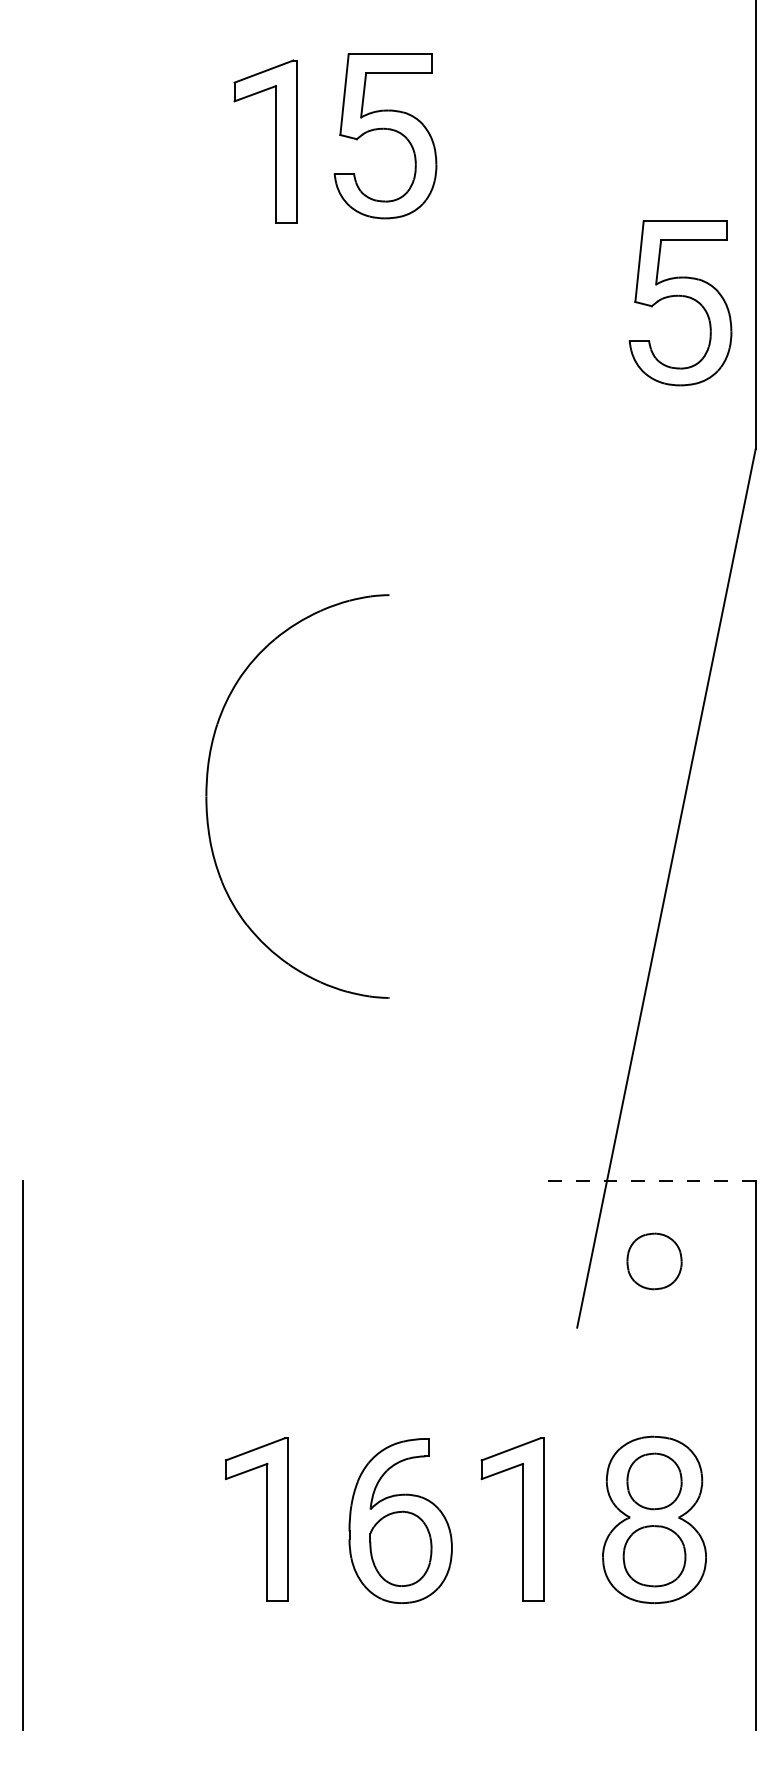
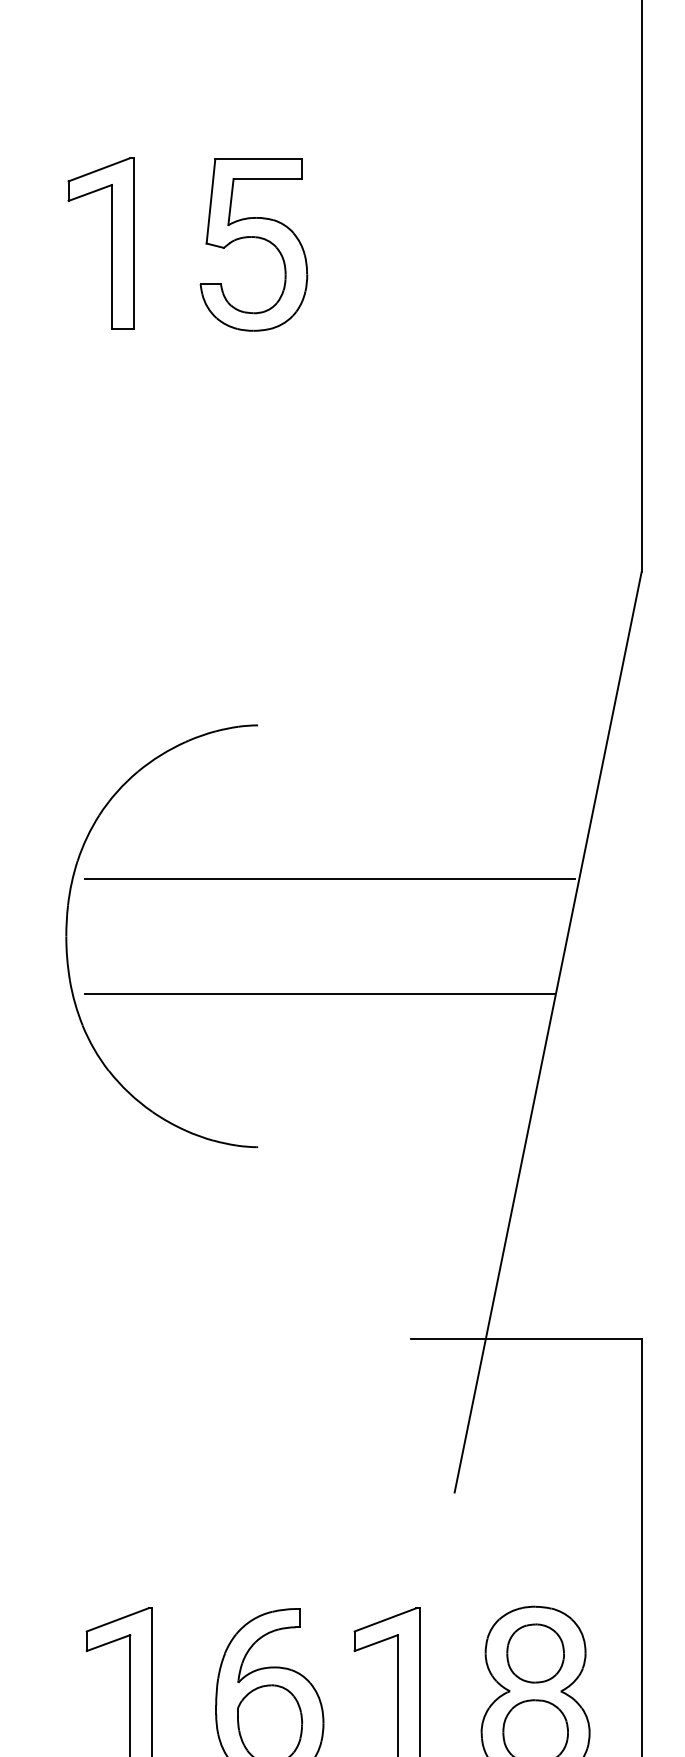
part: (275, 141) -> (111, 242), moved
part: (680, 296) -> (562, 412), removed
line: (457, 741) -> (329, 878), added
line: (448, 851) -> (319, 993), added
line: (645, 1181) -> (526, 1339), dashed -> solid
part: (654, 1261) -> (535, 1423), removed

